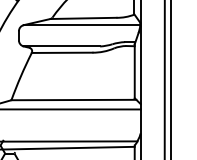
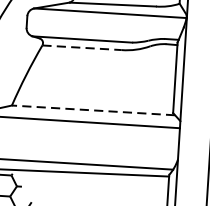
line: (62, 52) -> (82, 47), solid -> dashed
line: (73, 100) -> (92, 110), solid -> dashed

